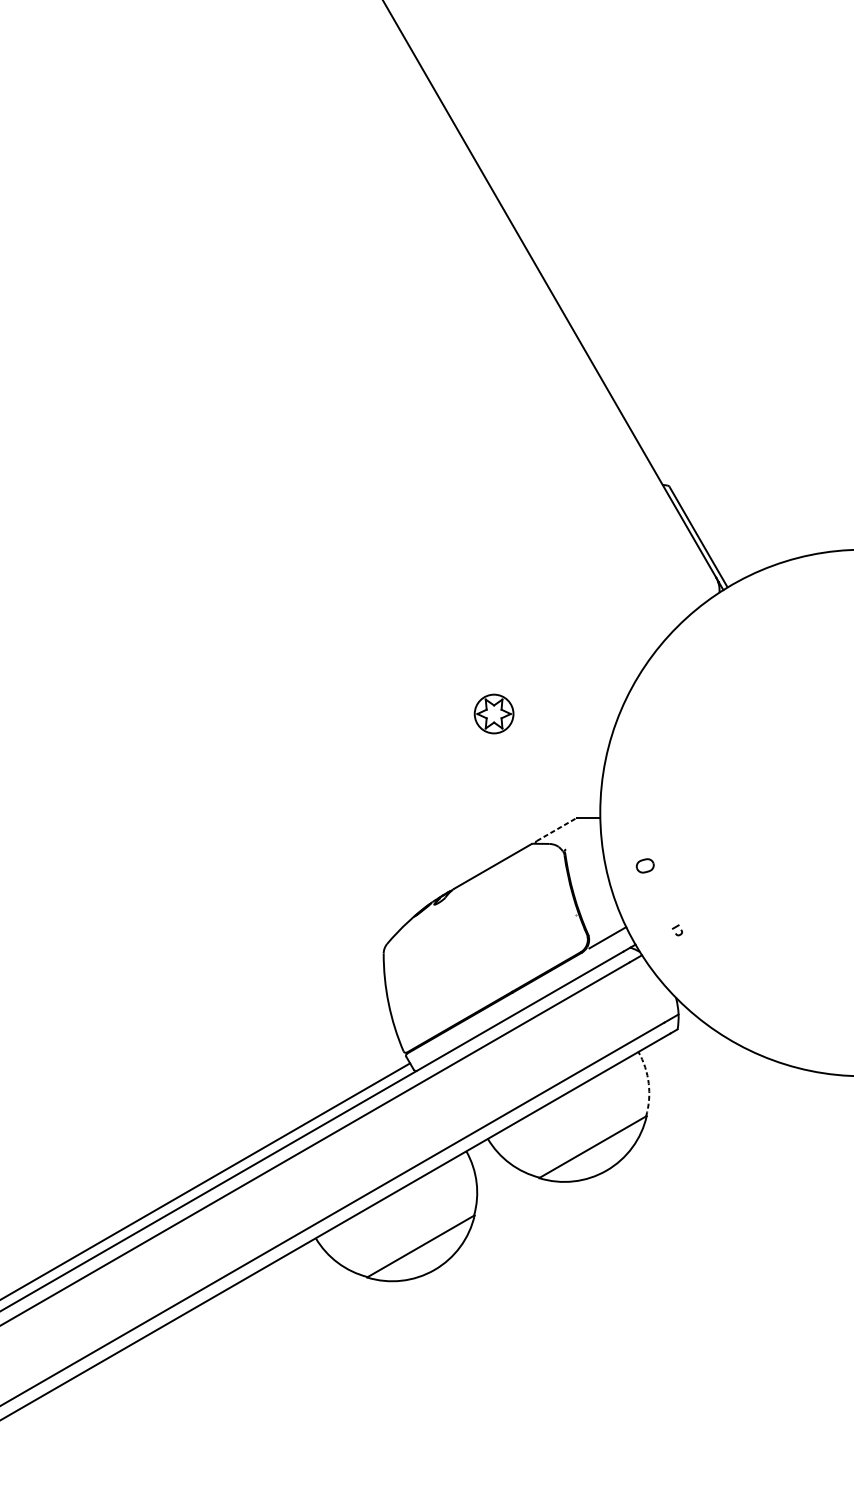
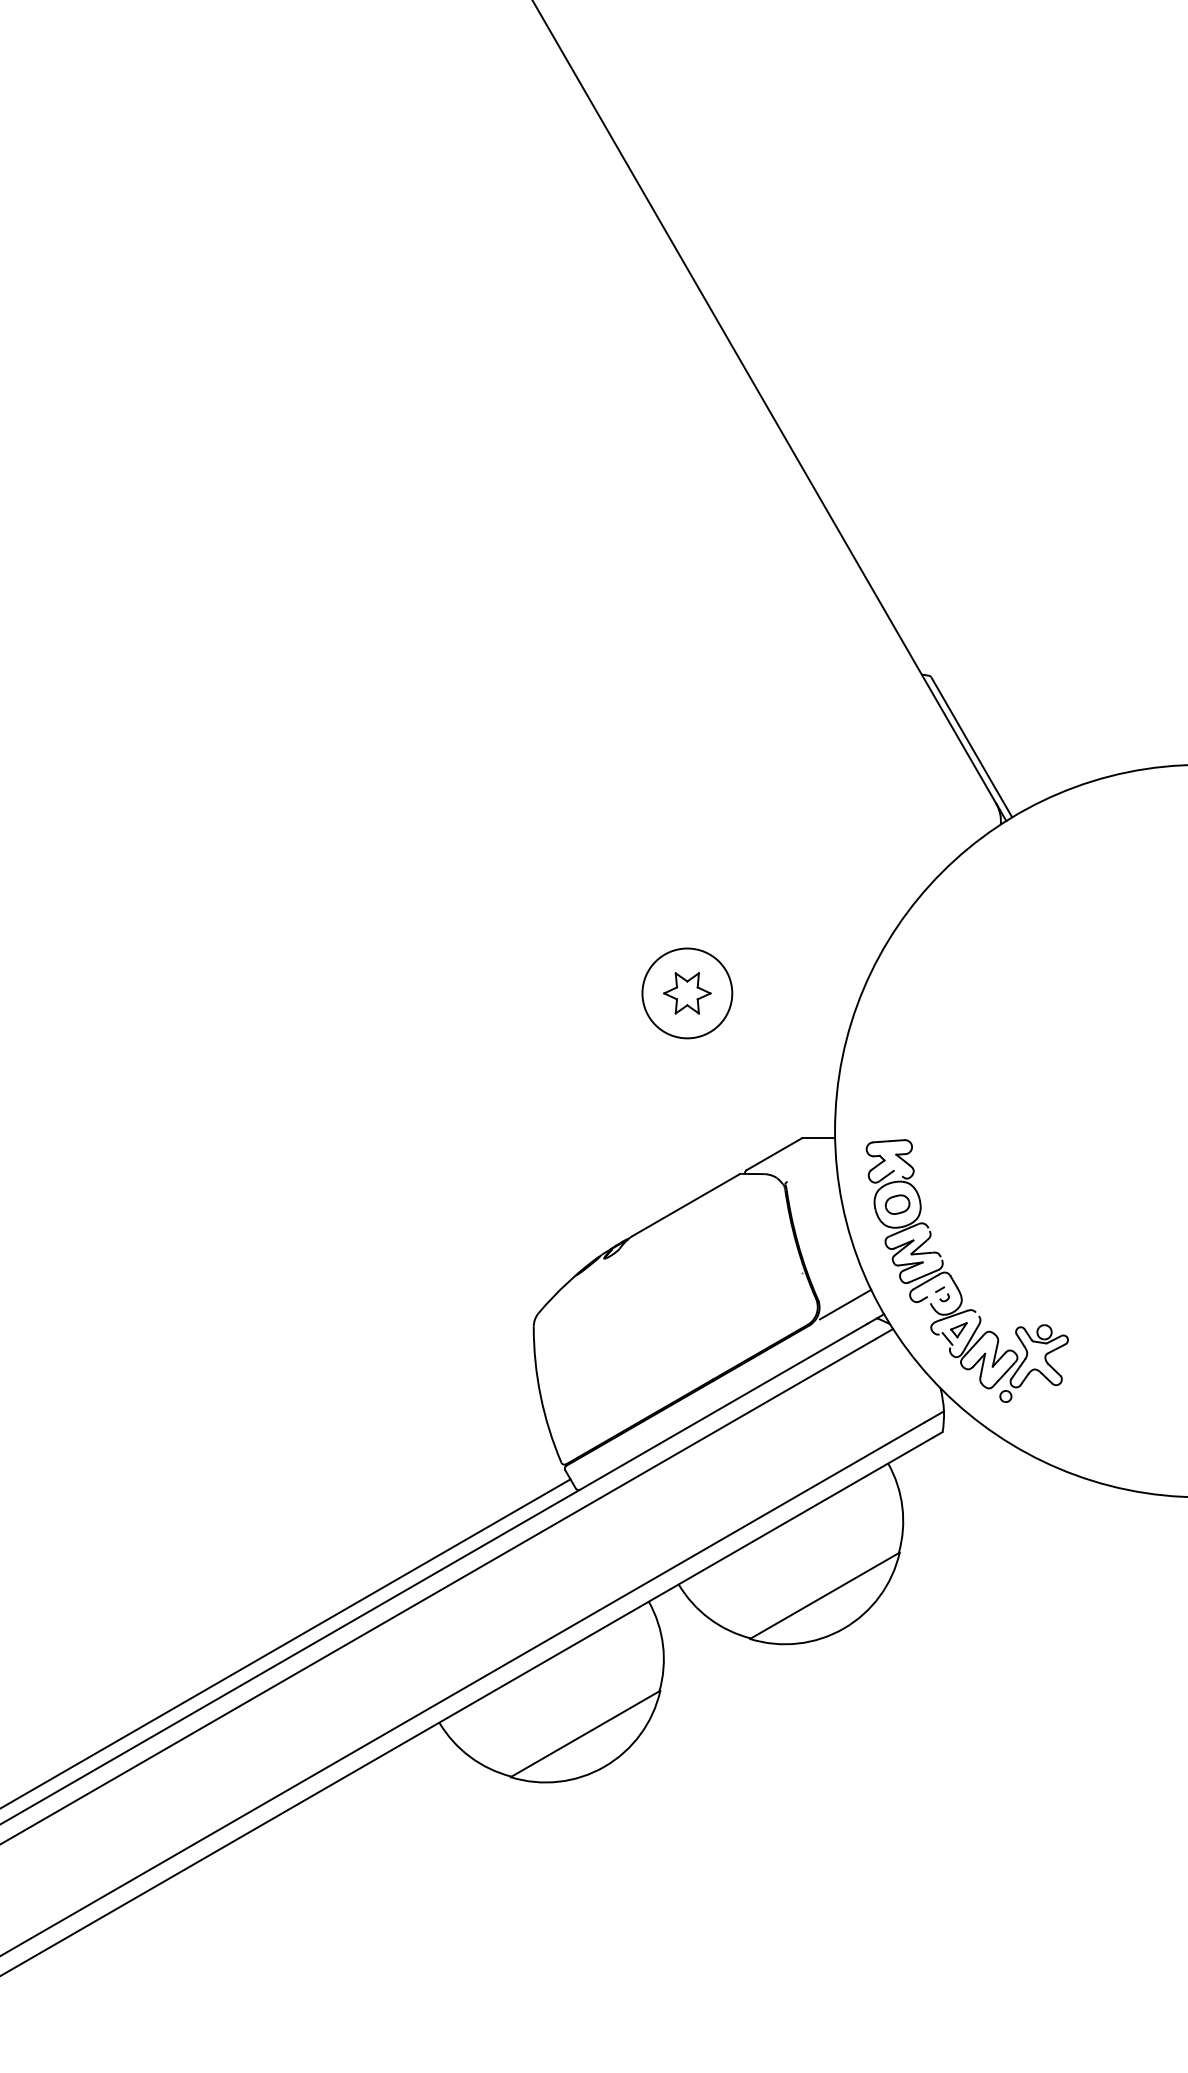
circle: (494, 714) -> (687, 993), size x1.67
line: (556, 829) -> (774, 1154), dashed -> solid
part: (685, 918) -> (953, 1278), added
arc: (648, 1083) -> (902, 1507), dashed -> solid

